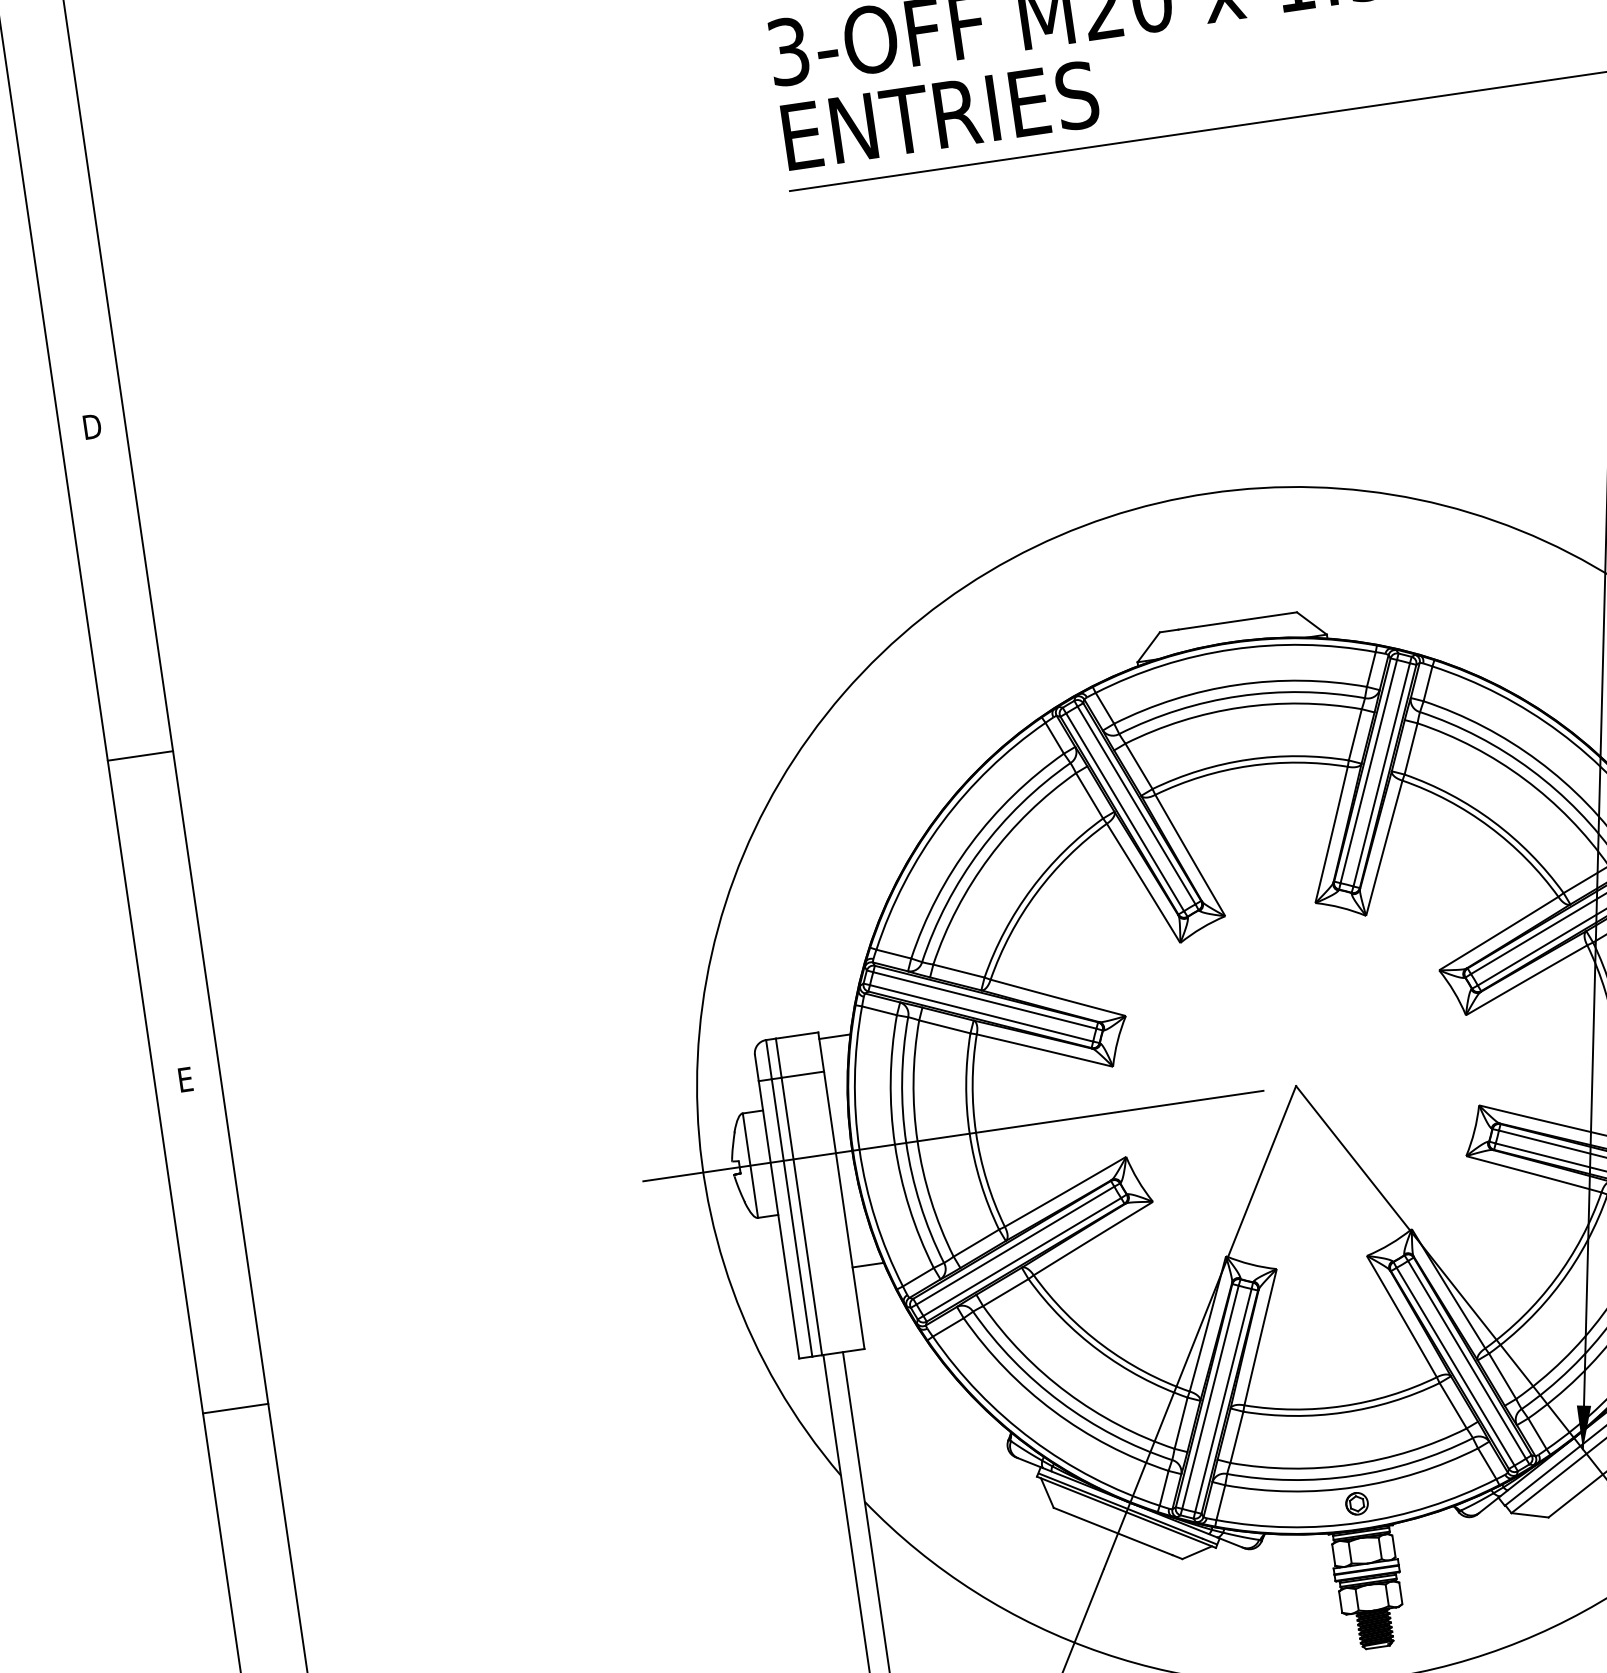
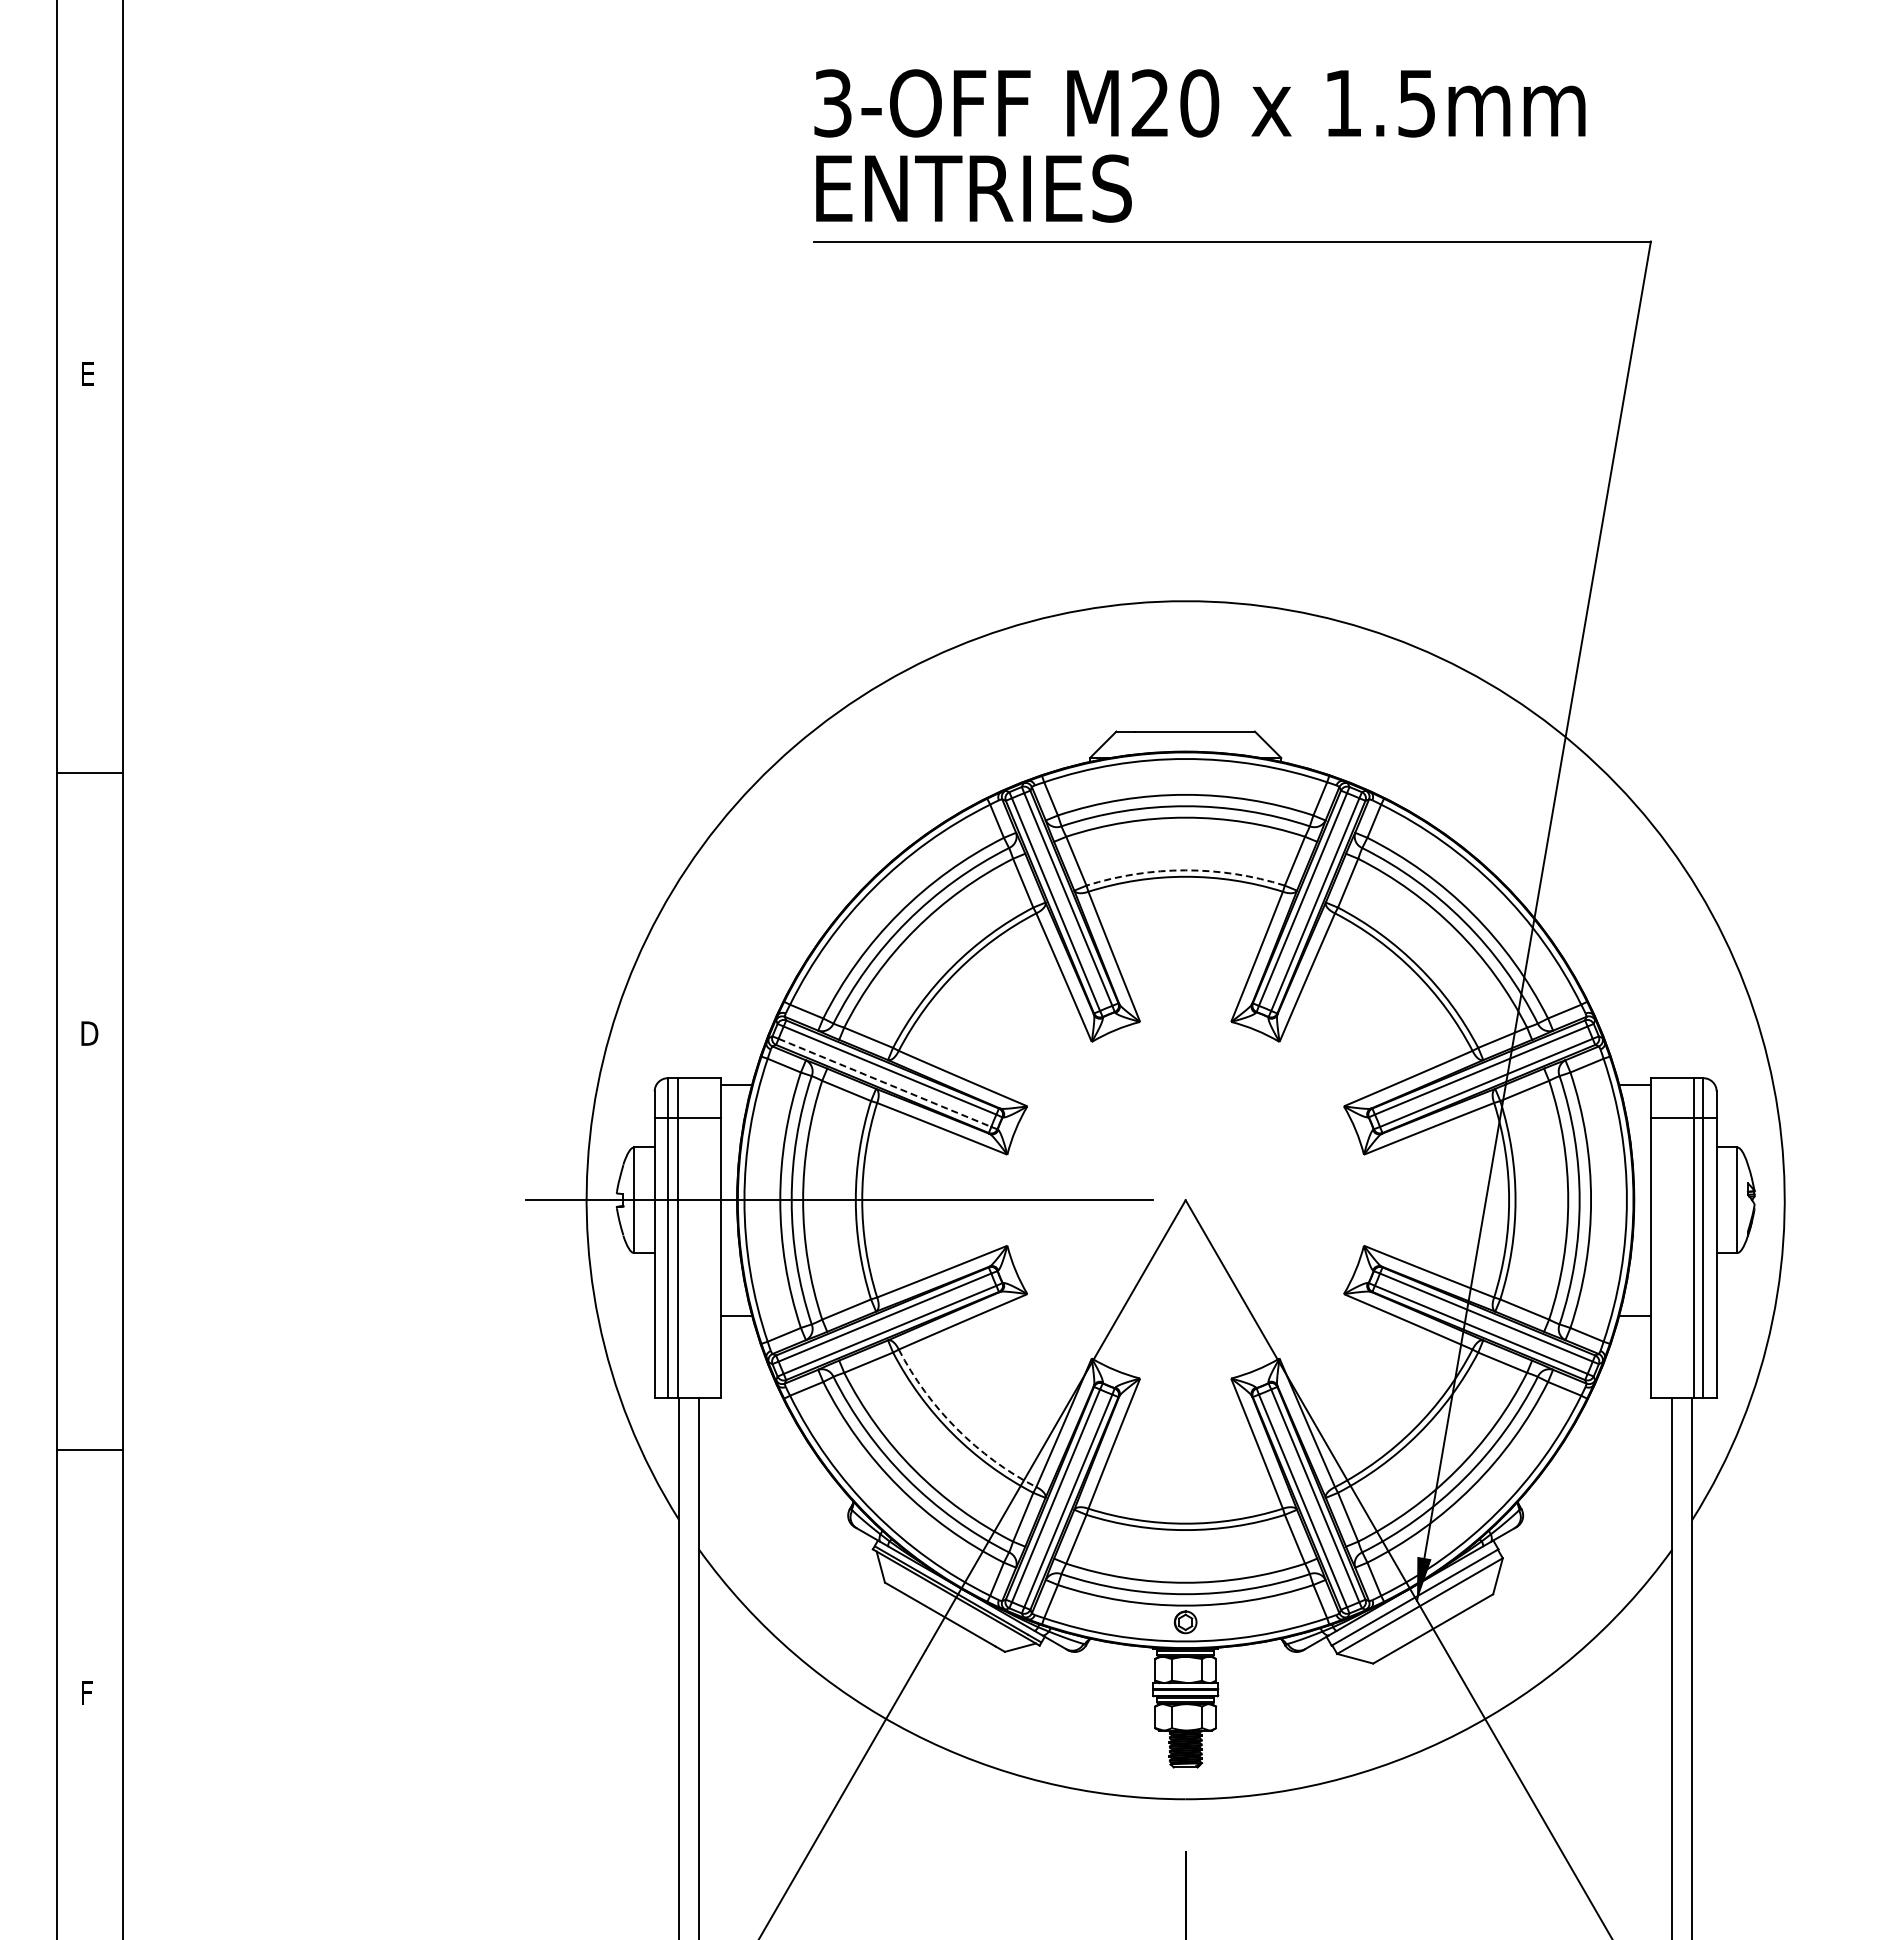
text: (92, 426) -> (89, 373), D -> E
line: (140, 755) -> (89, 772), moved
arc: (1248, 759) -> (1185, 870), solid -> dashed
line: (982, 1013) -> (885, 1083), solid -> dashed
text: (187, 1079) -> (89, 1033), E -> D
arc: (1102, 1345) -> (956, 1428), solid -> dashed
line: (235, 1408) -> (89, 1450), moved

